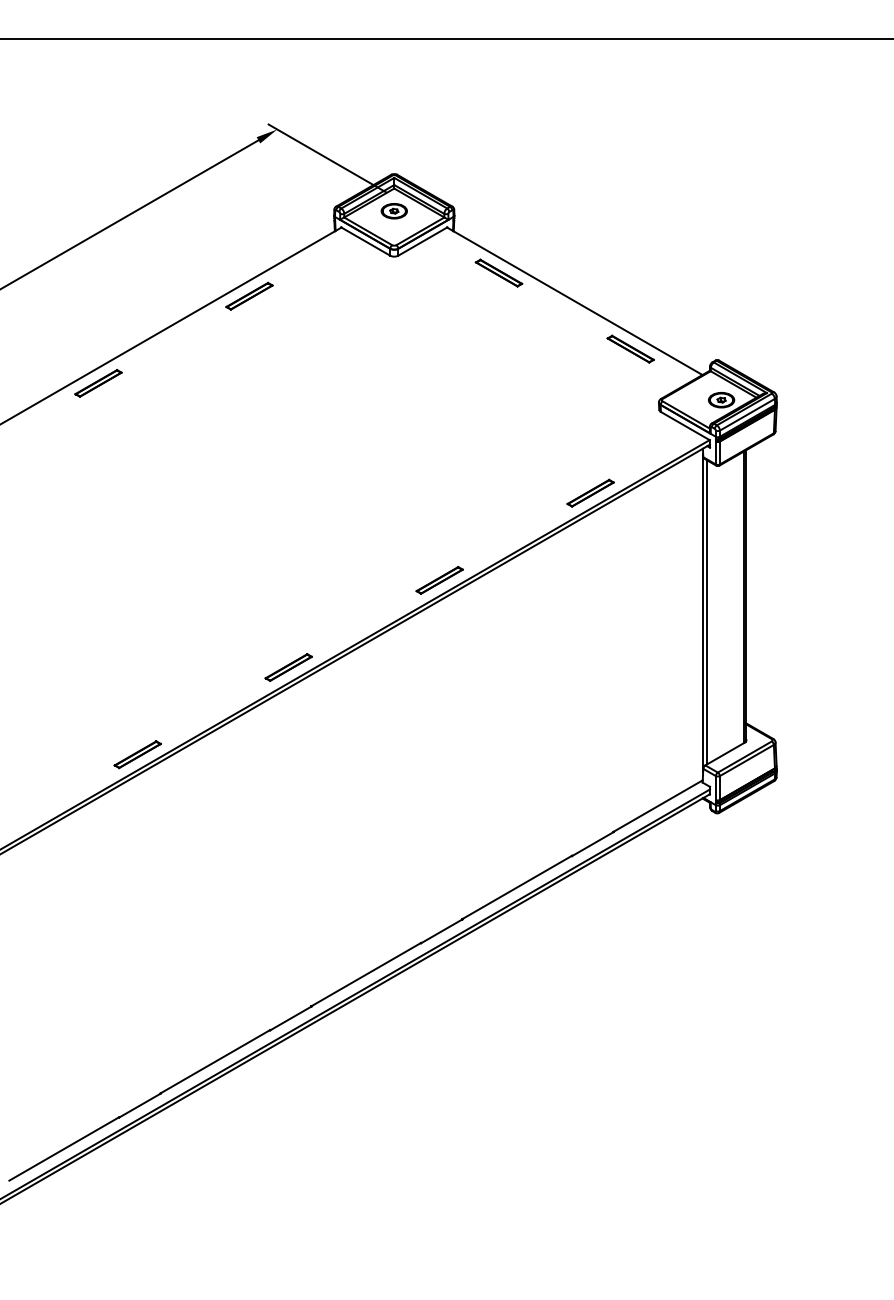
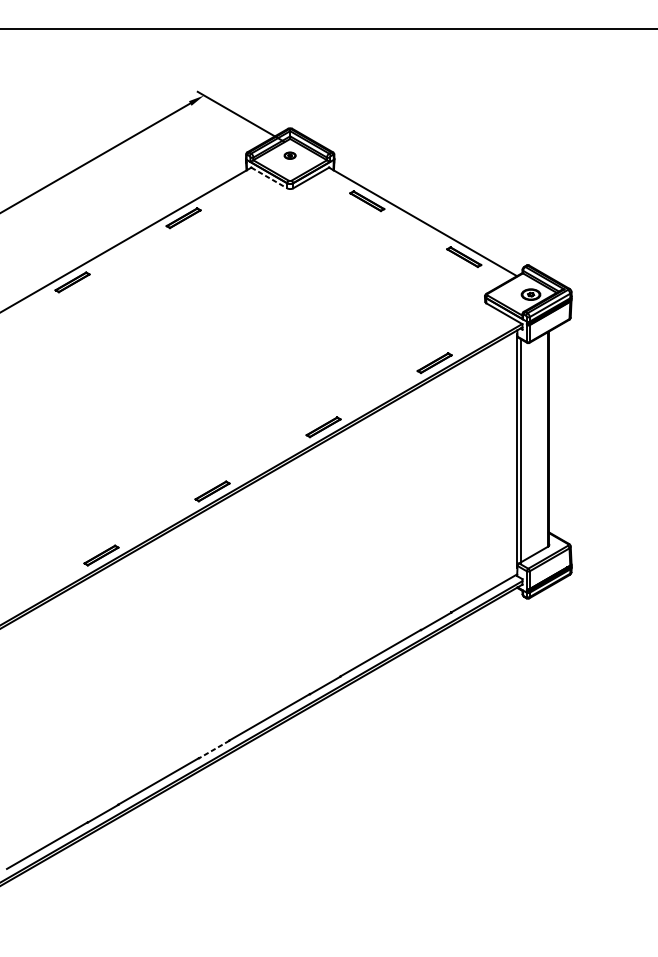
part: (393, 211) -> (289, 155), size x0.6
line: (366, 241) -> (269, 177), solid -> dashed
line: (290, 1018) -> (213, 749), solid -> dashed

